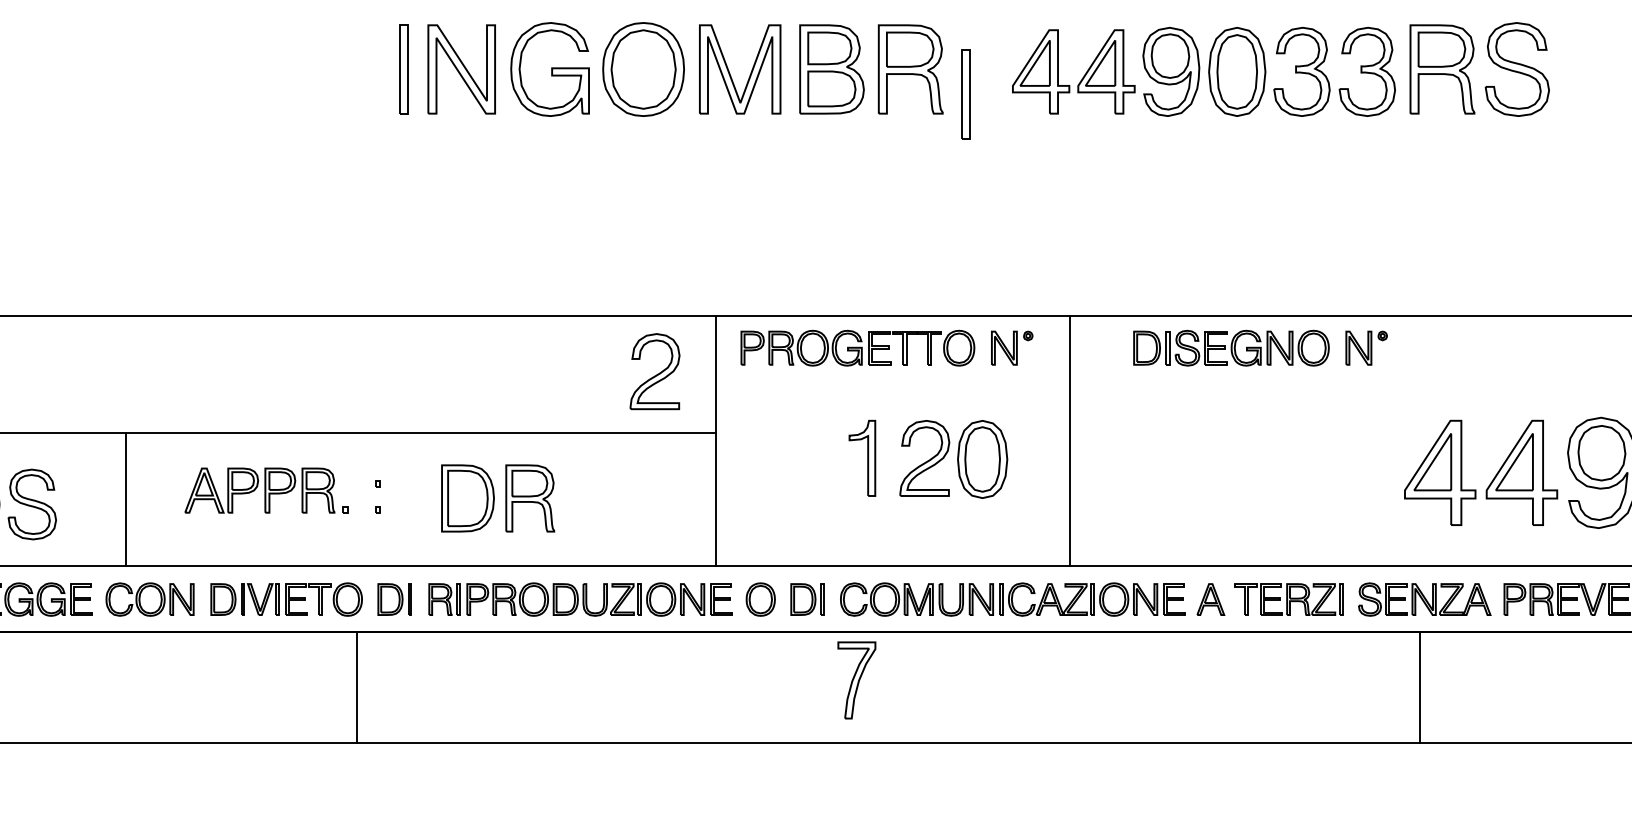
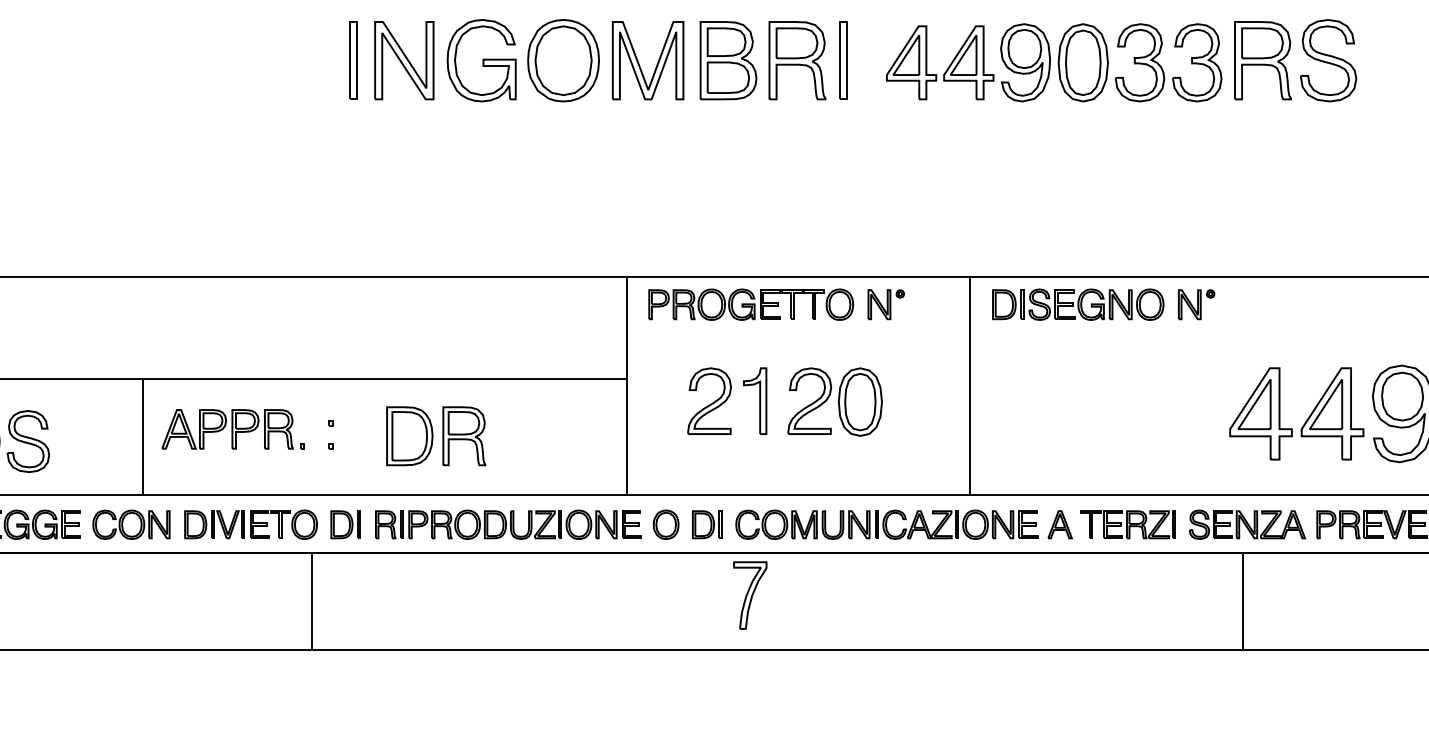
part: (966, 94) -> (843, 60), moved
part: (654, 370) -> (709, 400), moved
line: (1069, 440) -> (970, 385), moved
line: (126, 499) -> (143, 437), moved

